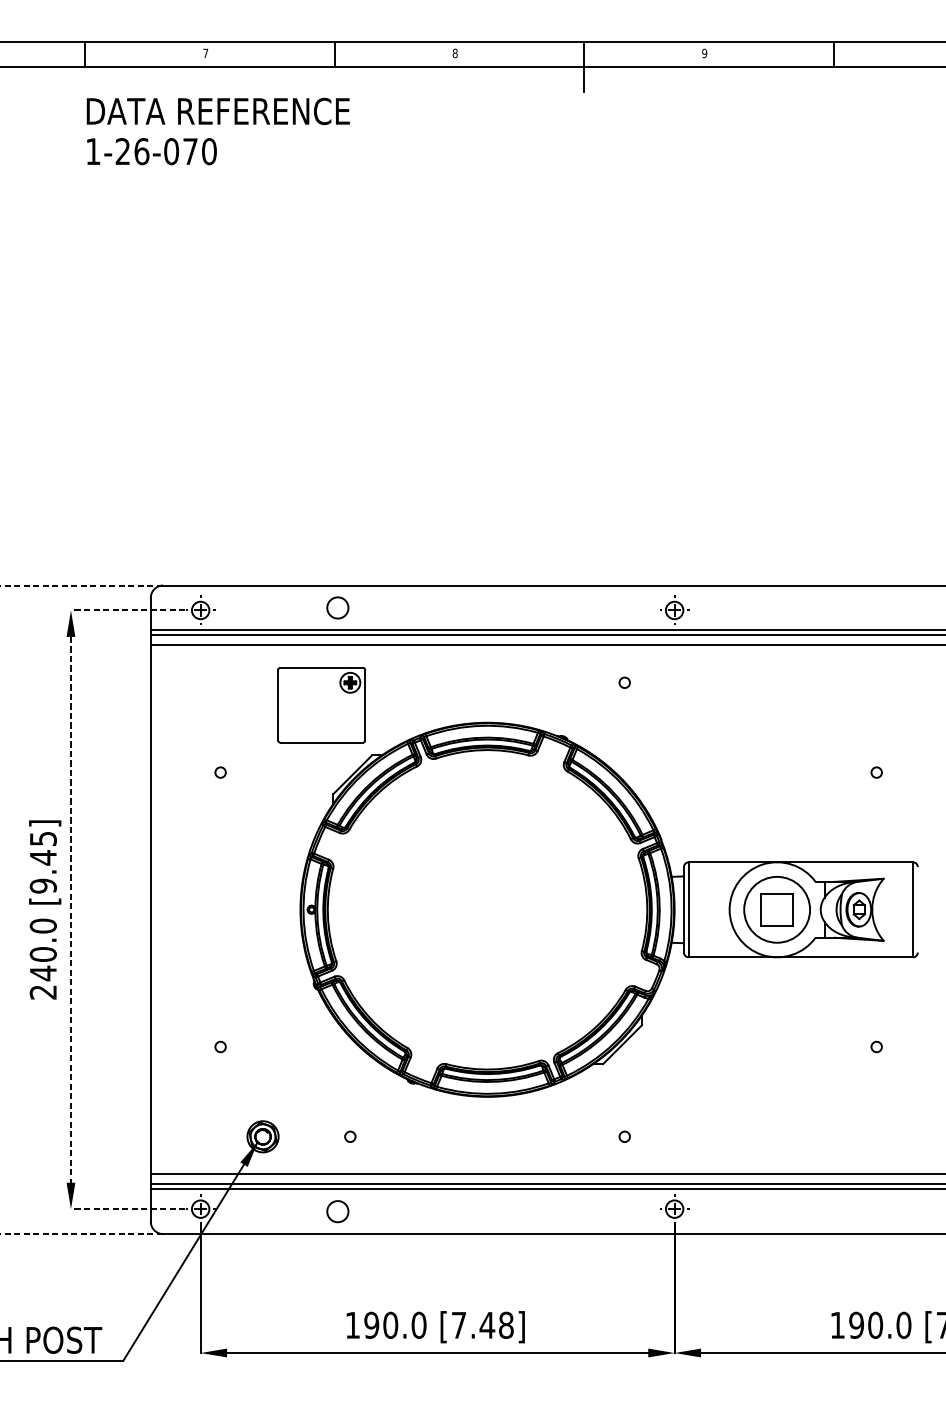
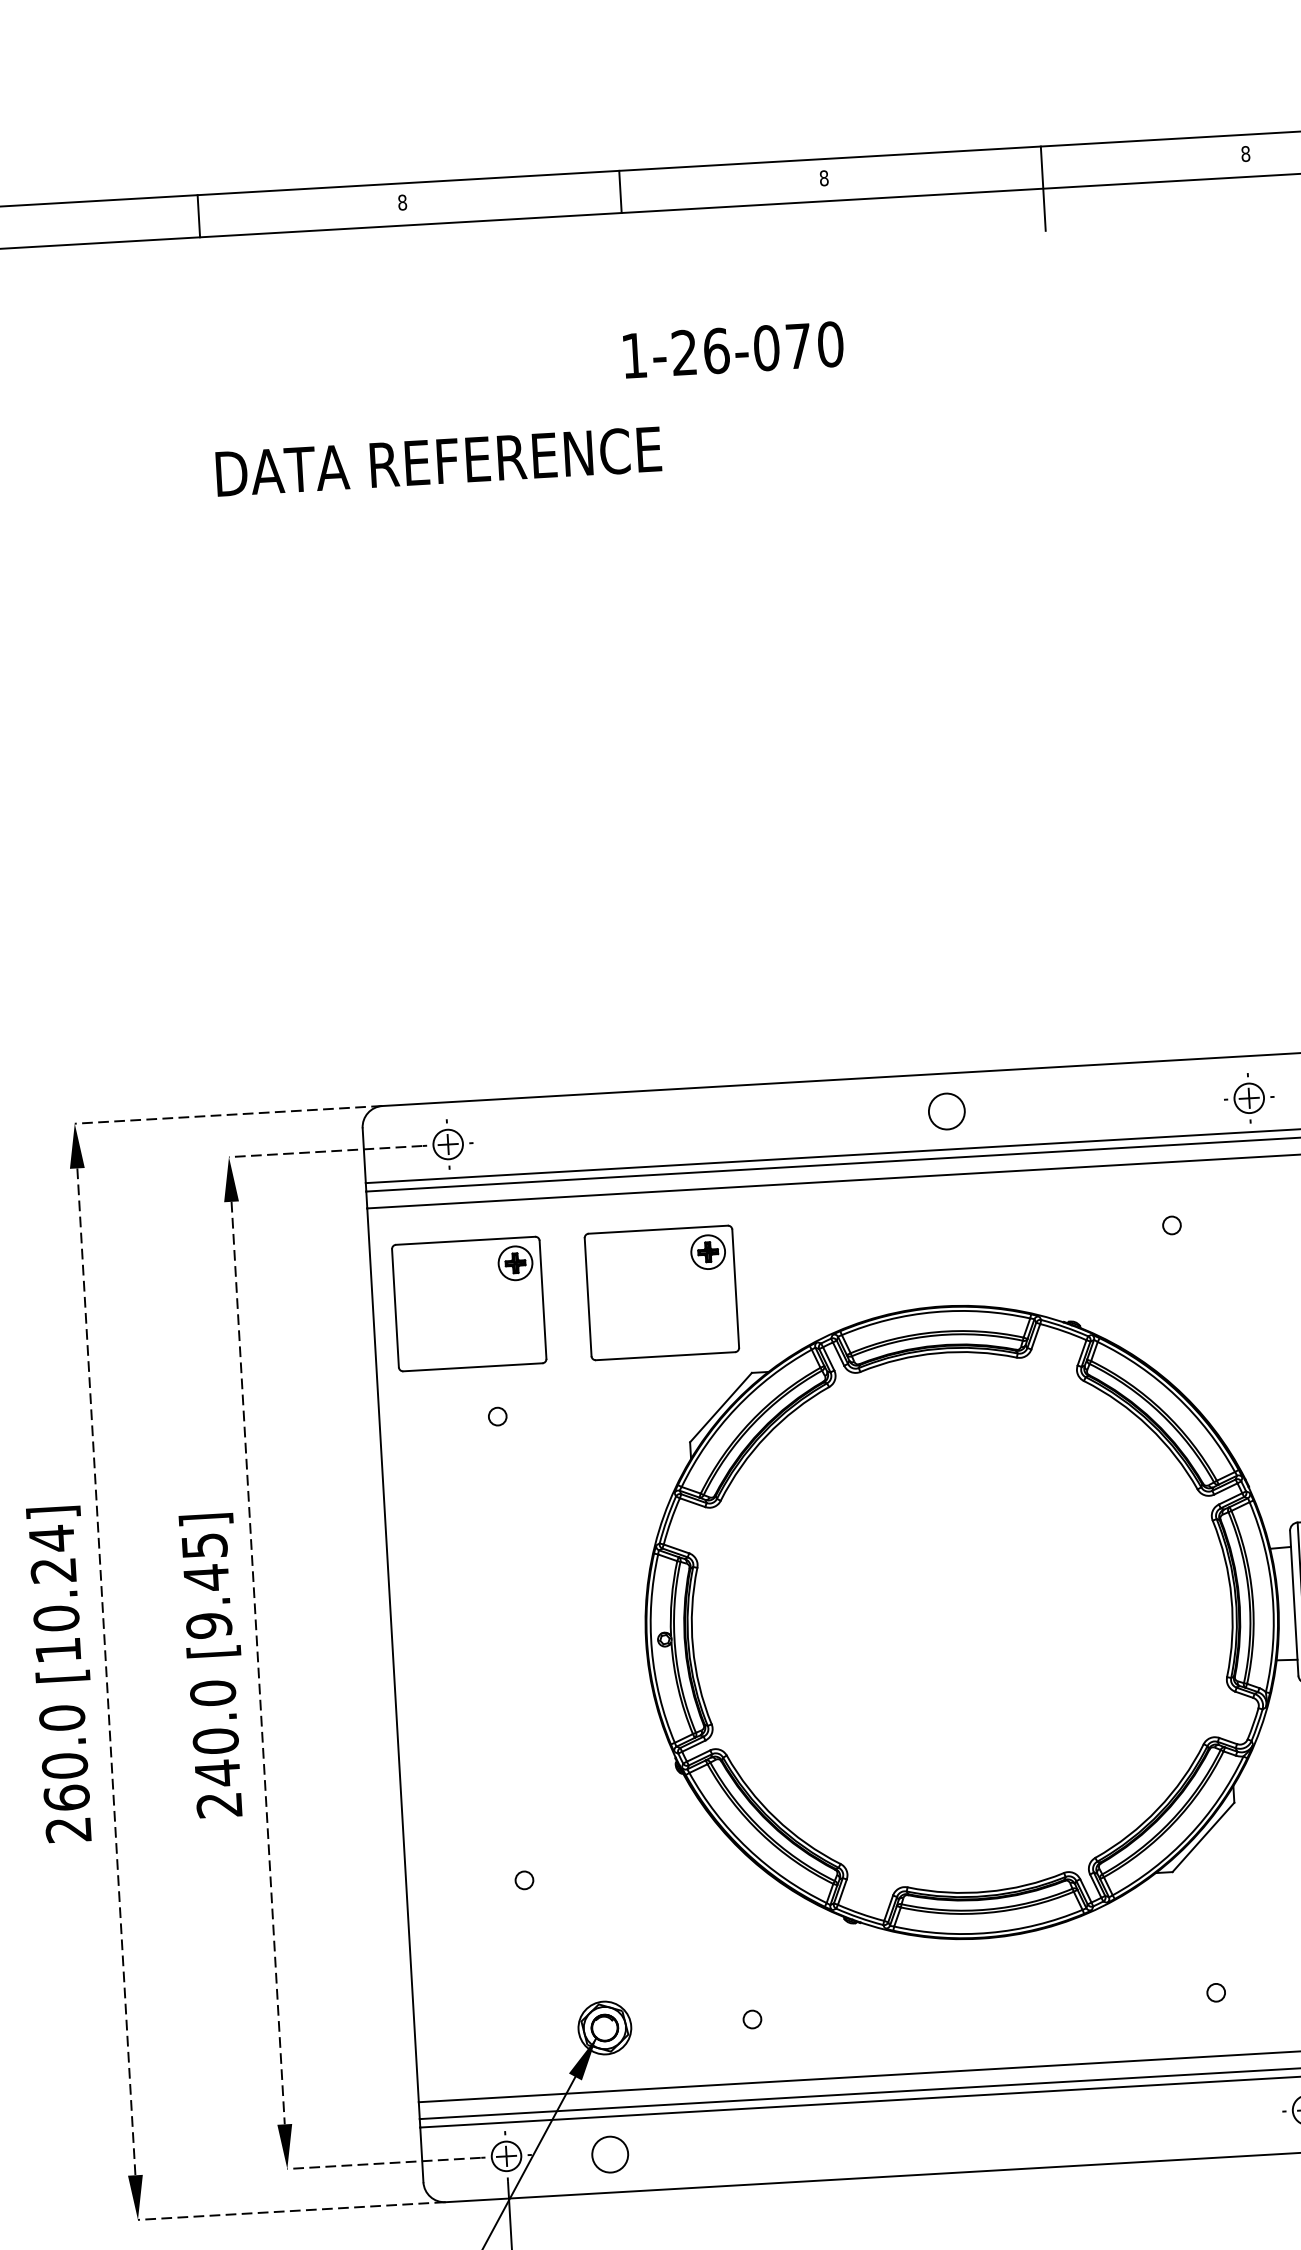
text: (205, 53) -> (402, 202), 7 -> 8
text: (704, 53) -> (1245, 154), 9 -> 8
text: (217, 111) -> (437, 461), moved
text: (151, 151) -> (732, 349), moved
circle: (337, 607) -> (946, 1110), moved
part: (207, 705) -> (468, 1304), added
circle: (337, 1211) -> (609, 2154), moved

